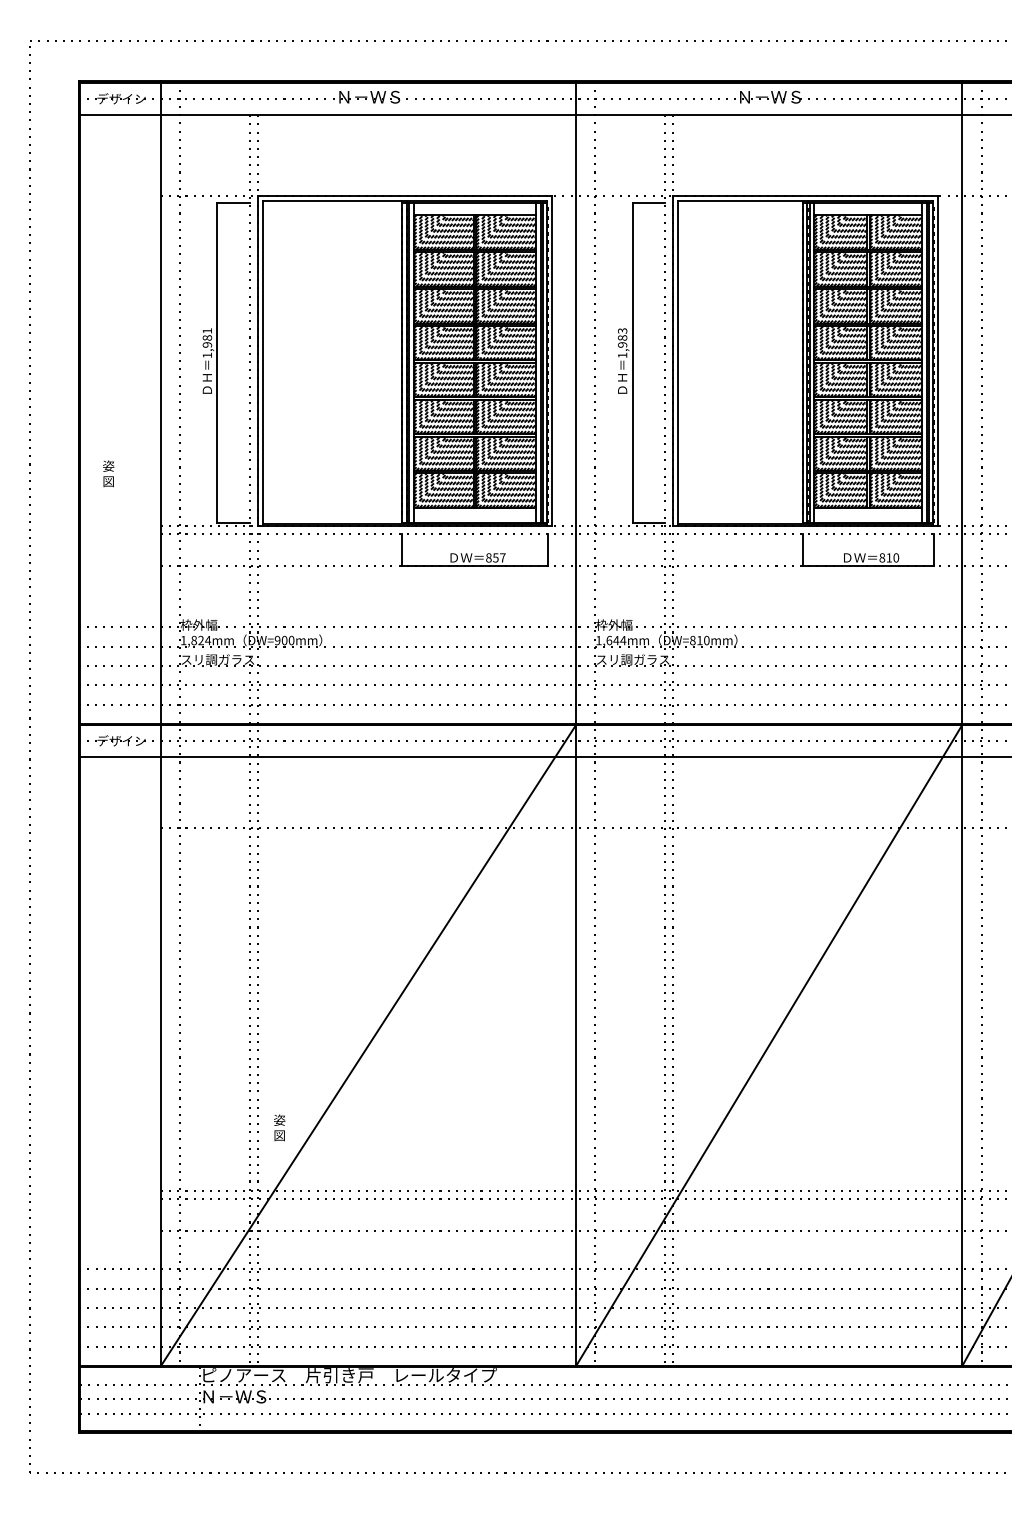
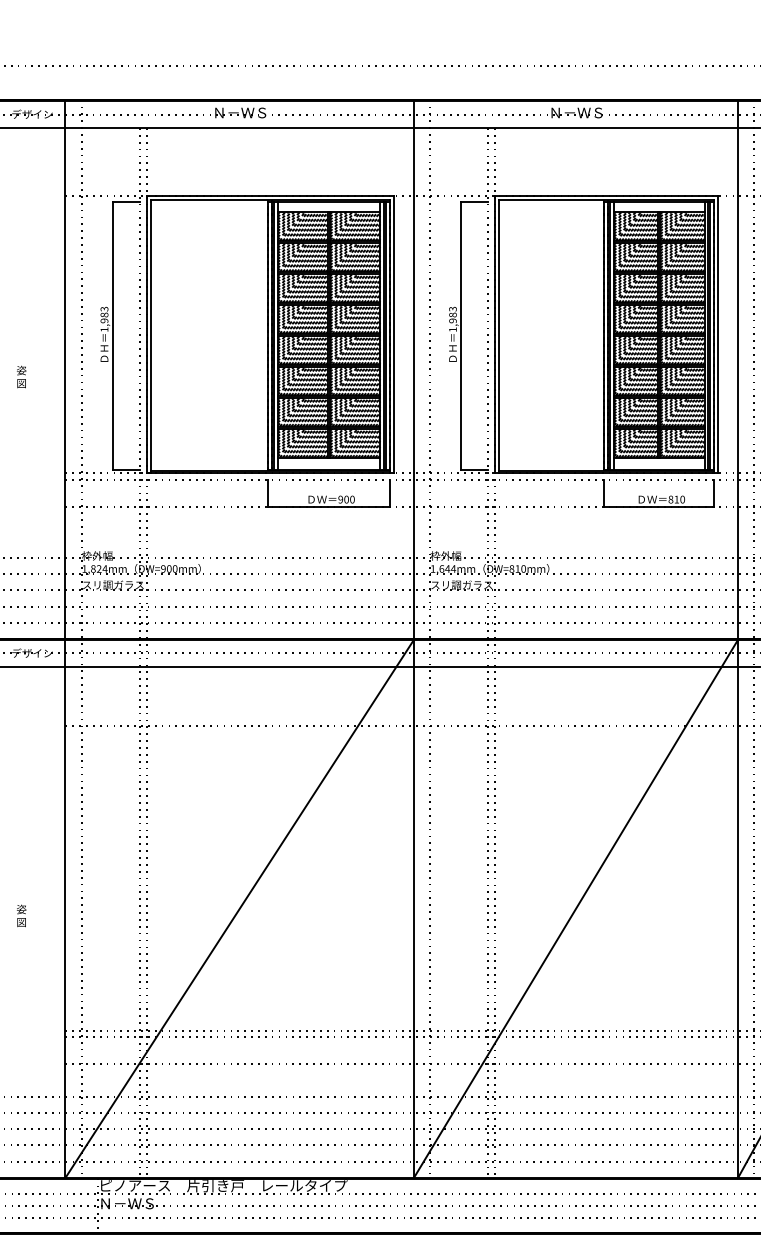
text: (207, 330) -> (104, 308), 1,981 -> 1,983
text: (108, 473) -> (21, 376), moved
text: (495, 557) -> (346, 499), 857 -> 900
text: (279, 1127) -> (21, 915), moved

